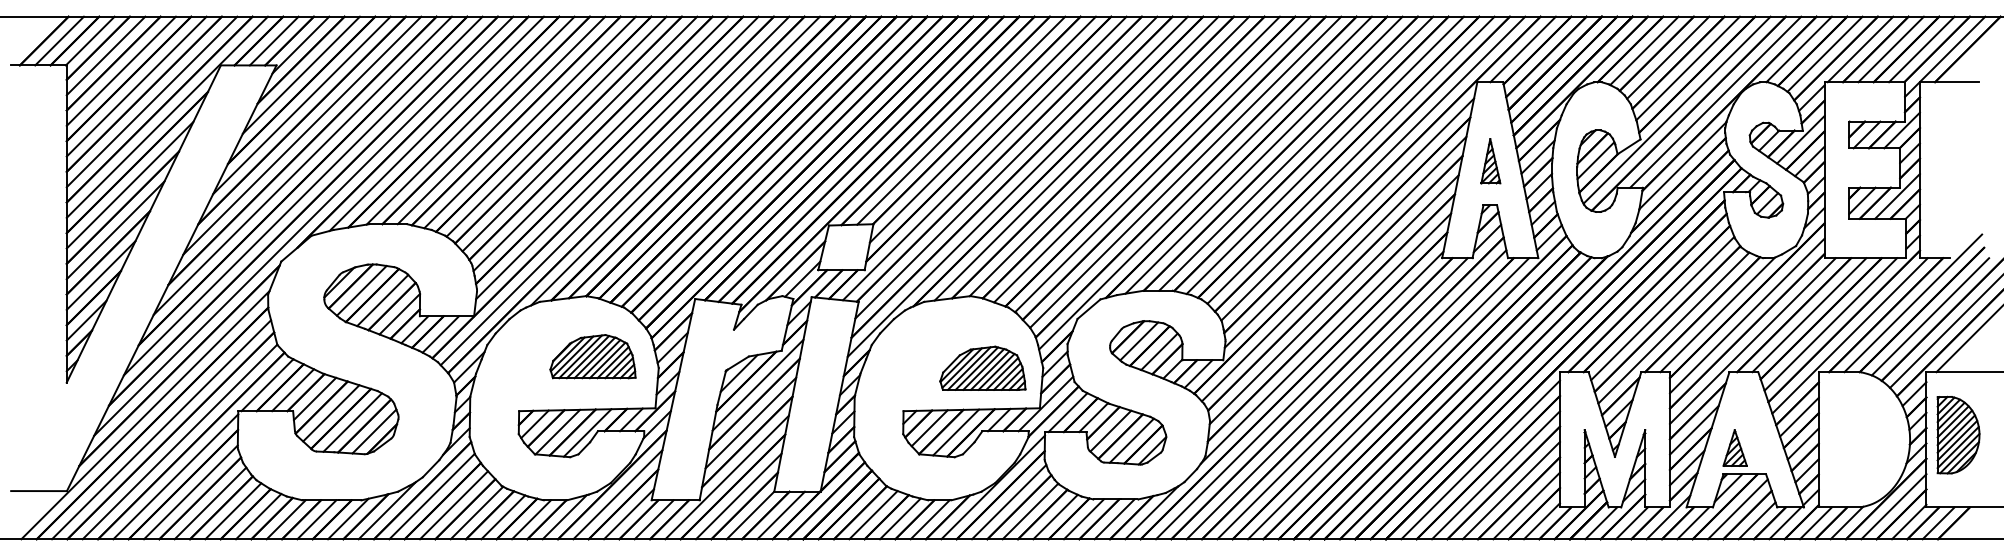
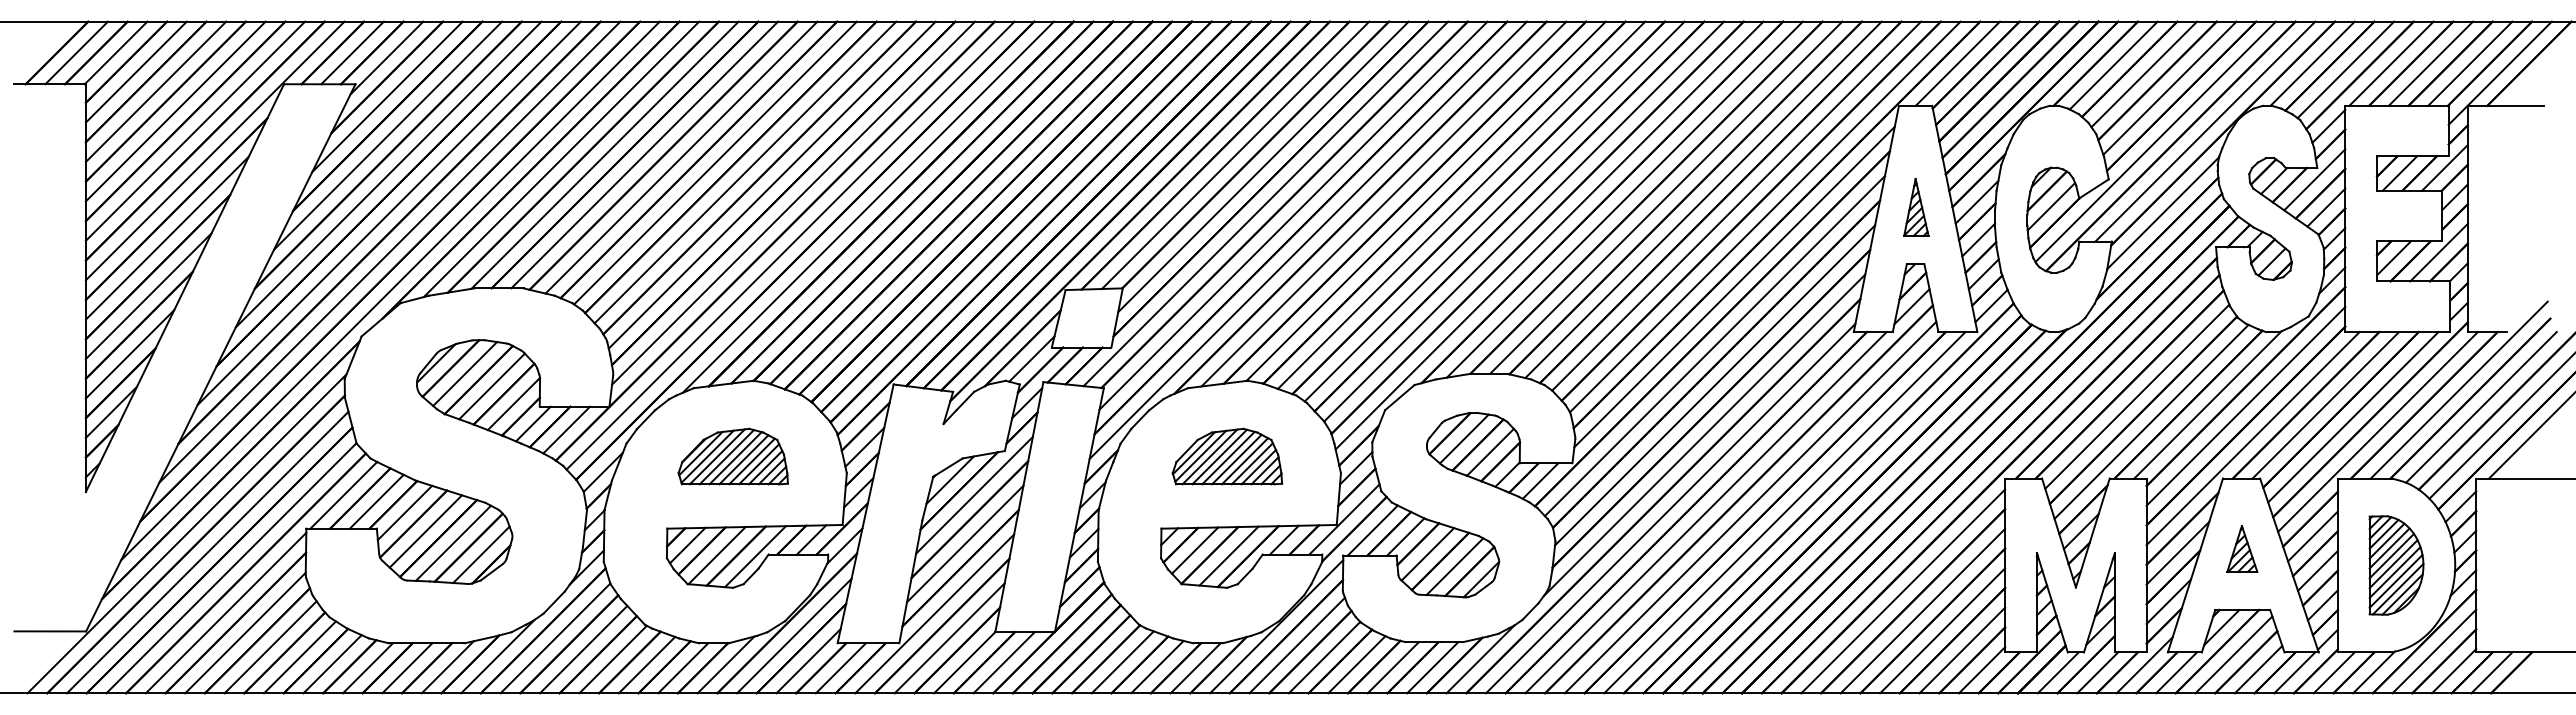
part: (592, 356) -> (732, 456), moved
part: (982, 368) -> (1227, 456), moved
part: (1958, 435) -> (2396, 565), moved
part: (1735, 447) -> (2242, 548), moved

